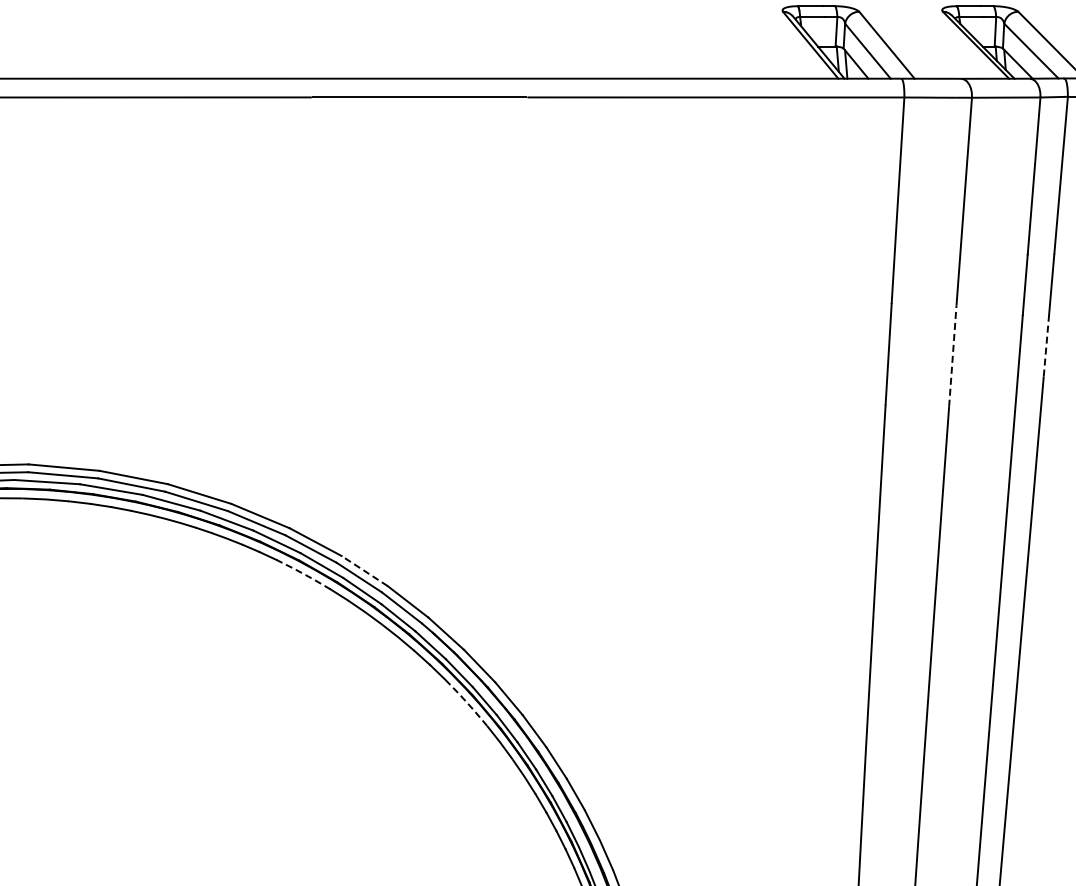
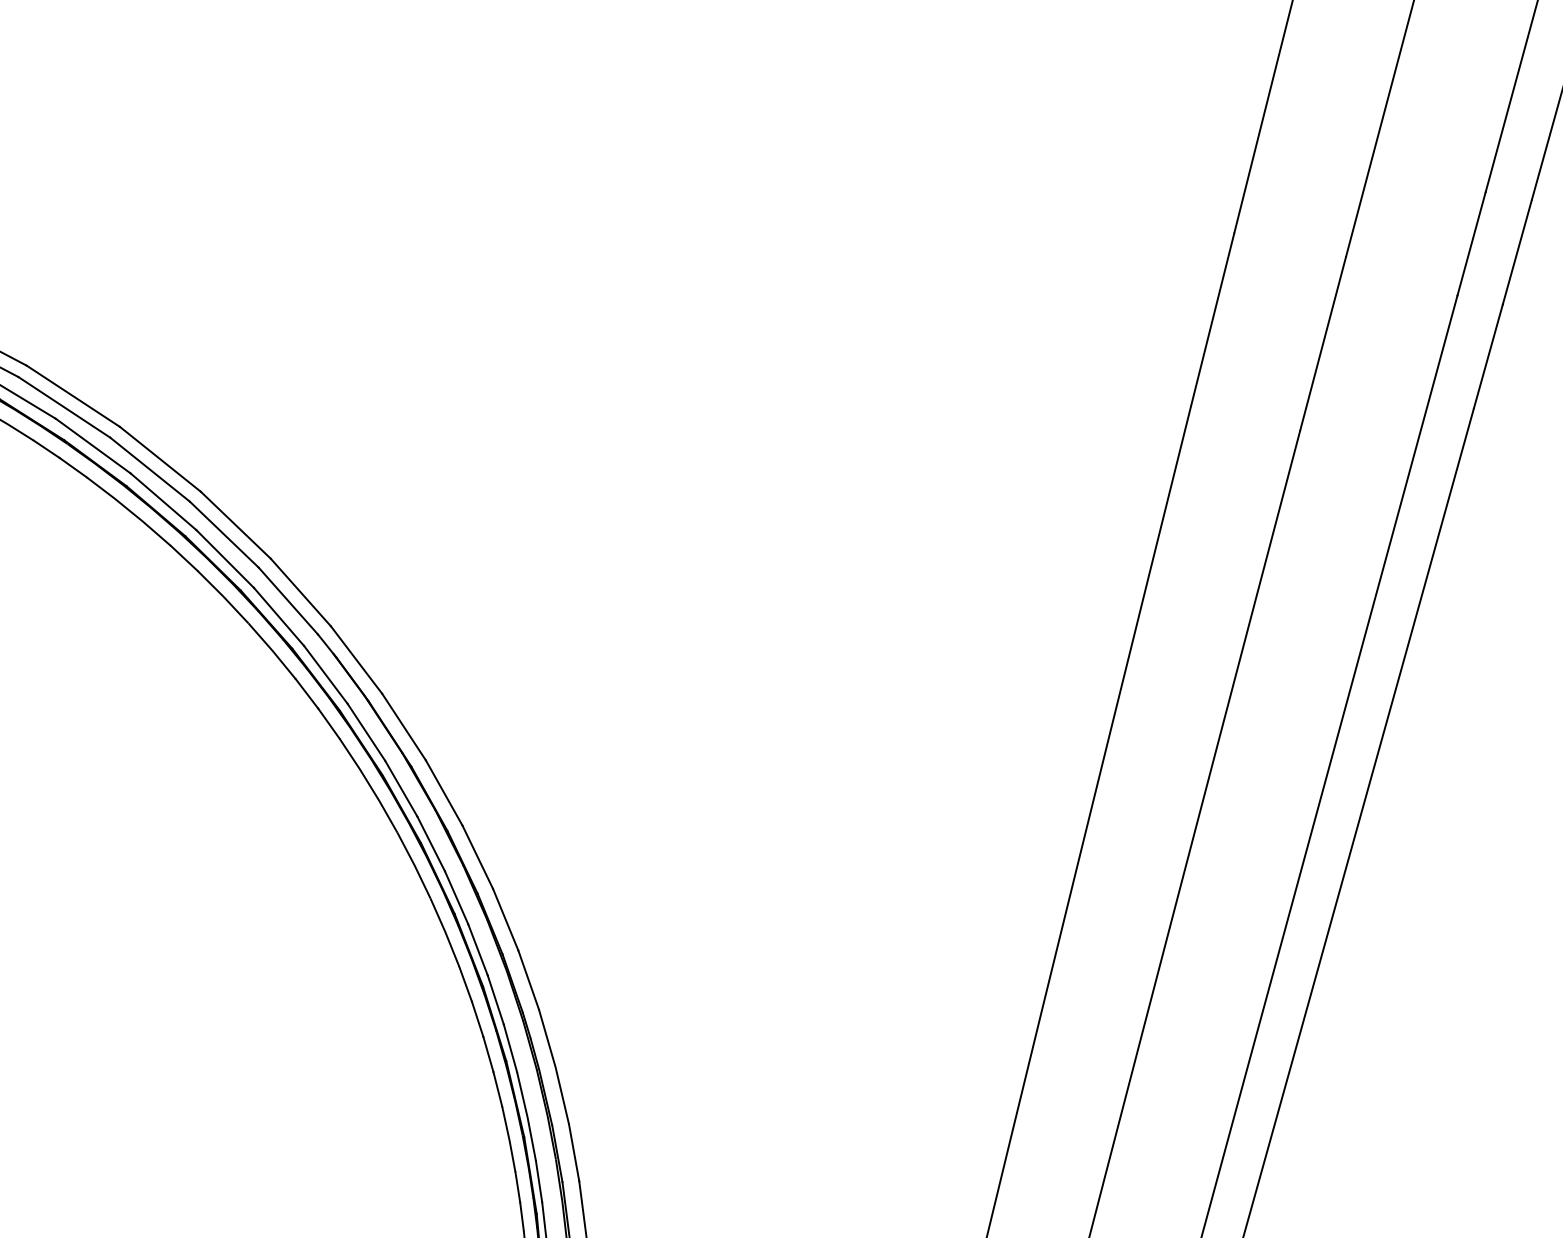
line: (1046, 346) -> (1488, 357), dashed -> solid
line: (952, 356) -> (1322, 344), dashed -> solid
line: (364, 571) -> (235, 525), dashed -> solid
line: (303, 574) -> (128, 511), dashed -> solid
line: (466, 701) -> (369, 783), dashed -> solid

